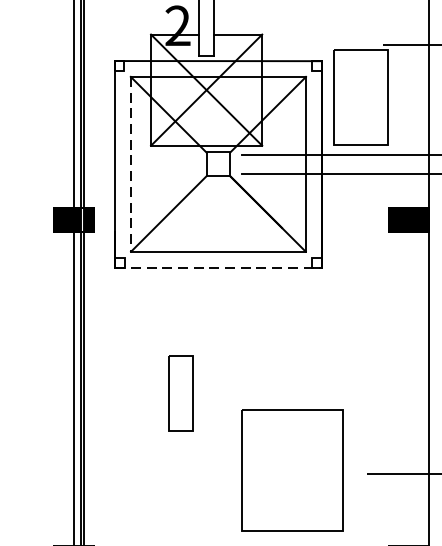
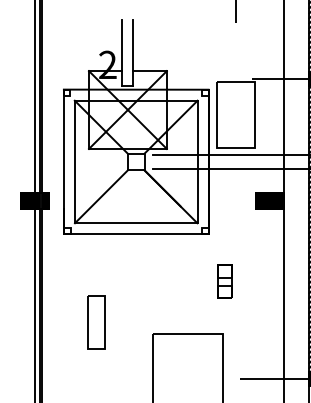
line: (130, 165) -> (74, 162), dashed -> solid
line: (218, 267) -> (136, 234), dashed -> solid
part: (344, 334) -> (224, 281), added
part: (180, 393) -> (96, 322), moved

